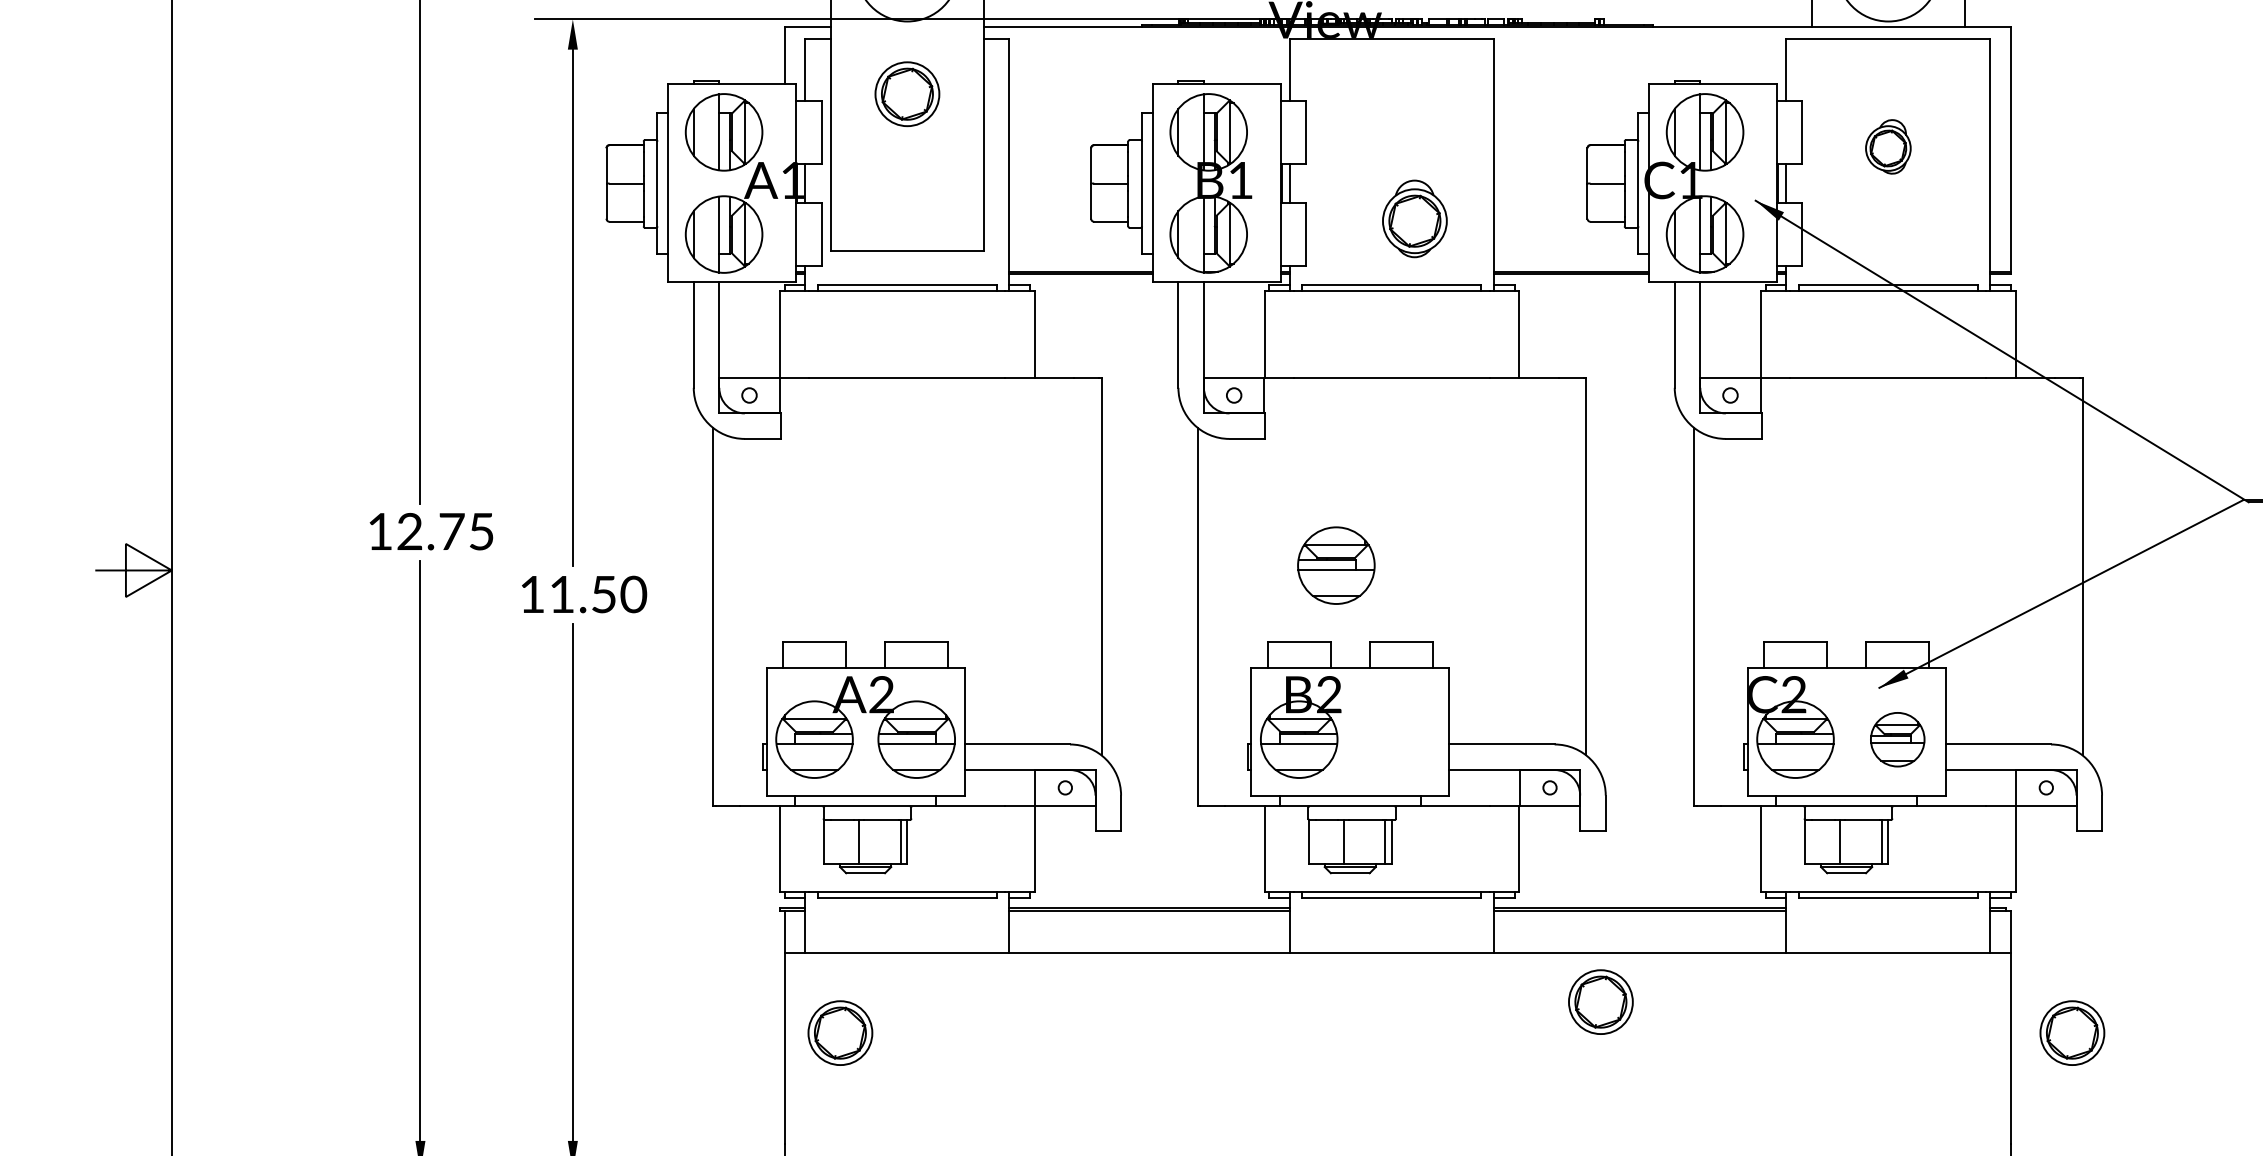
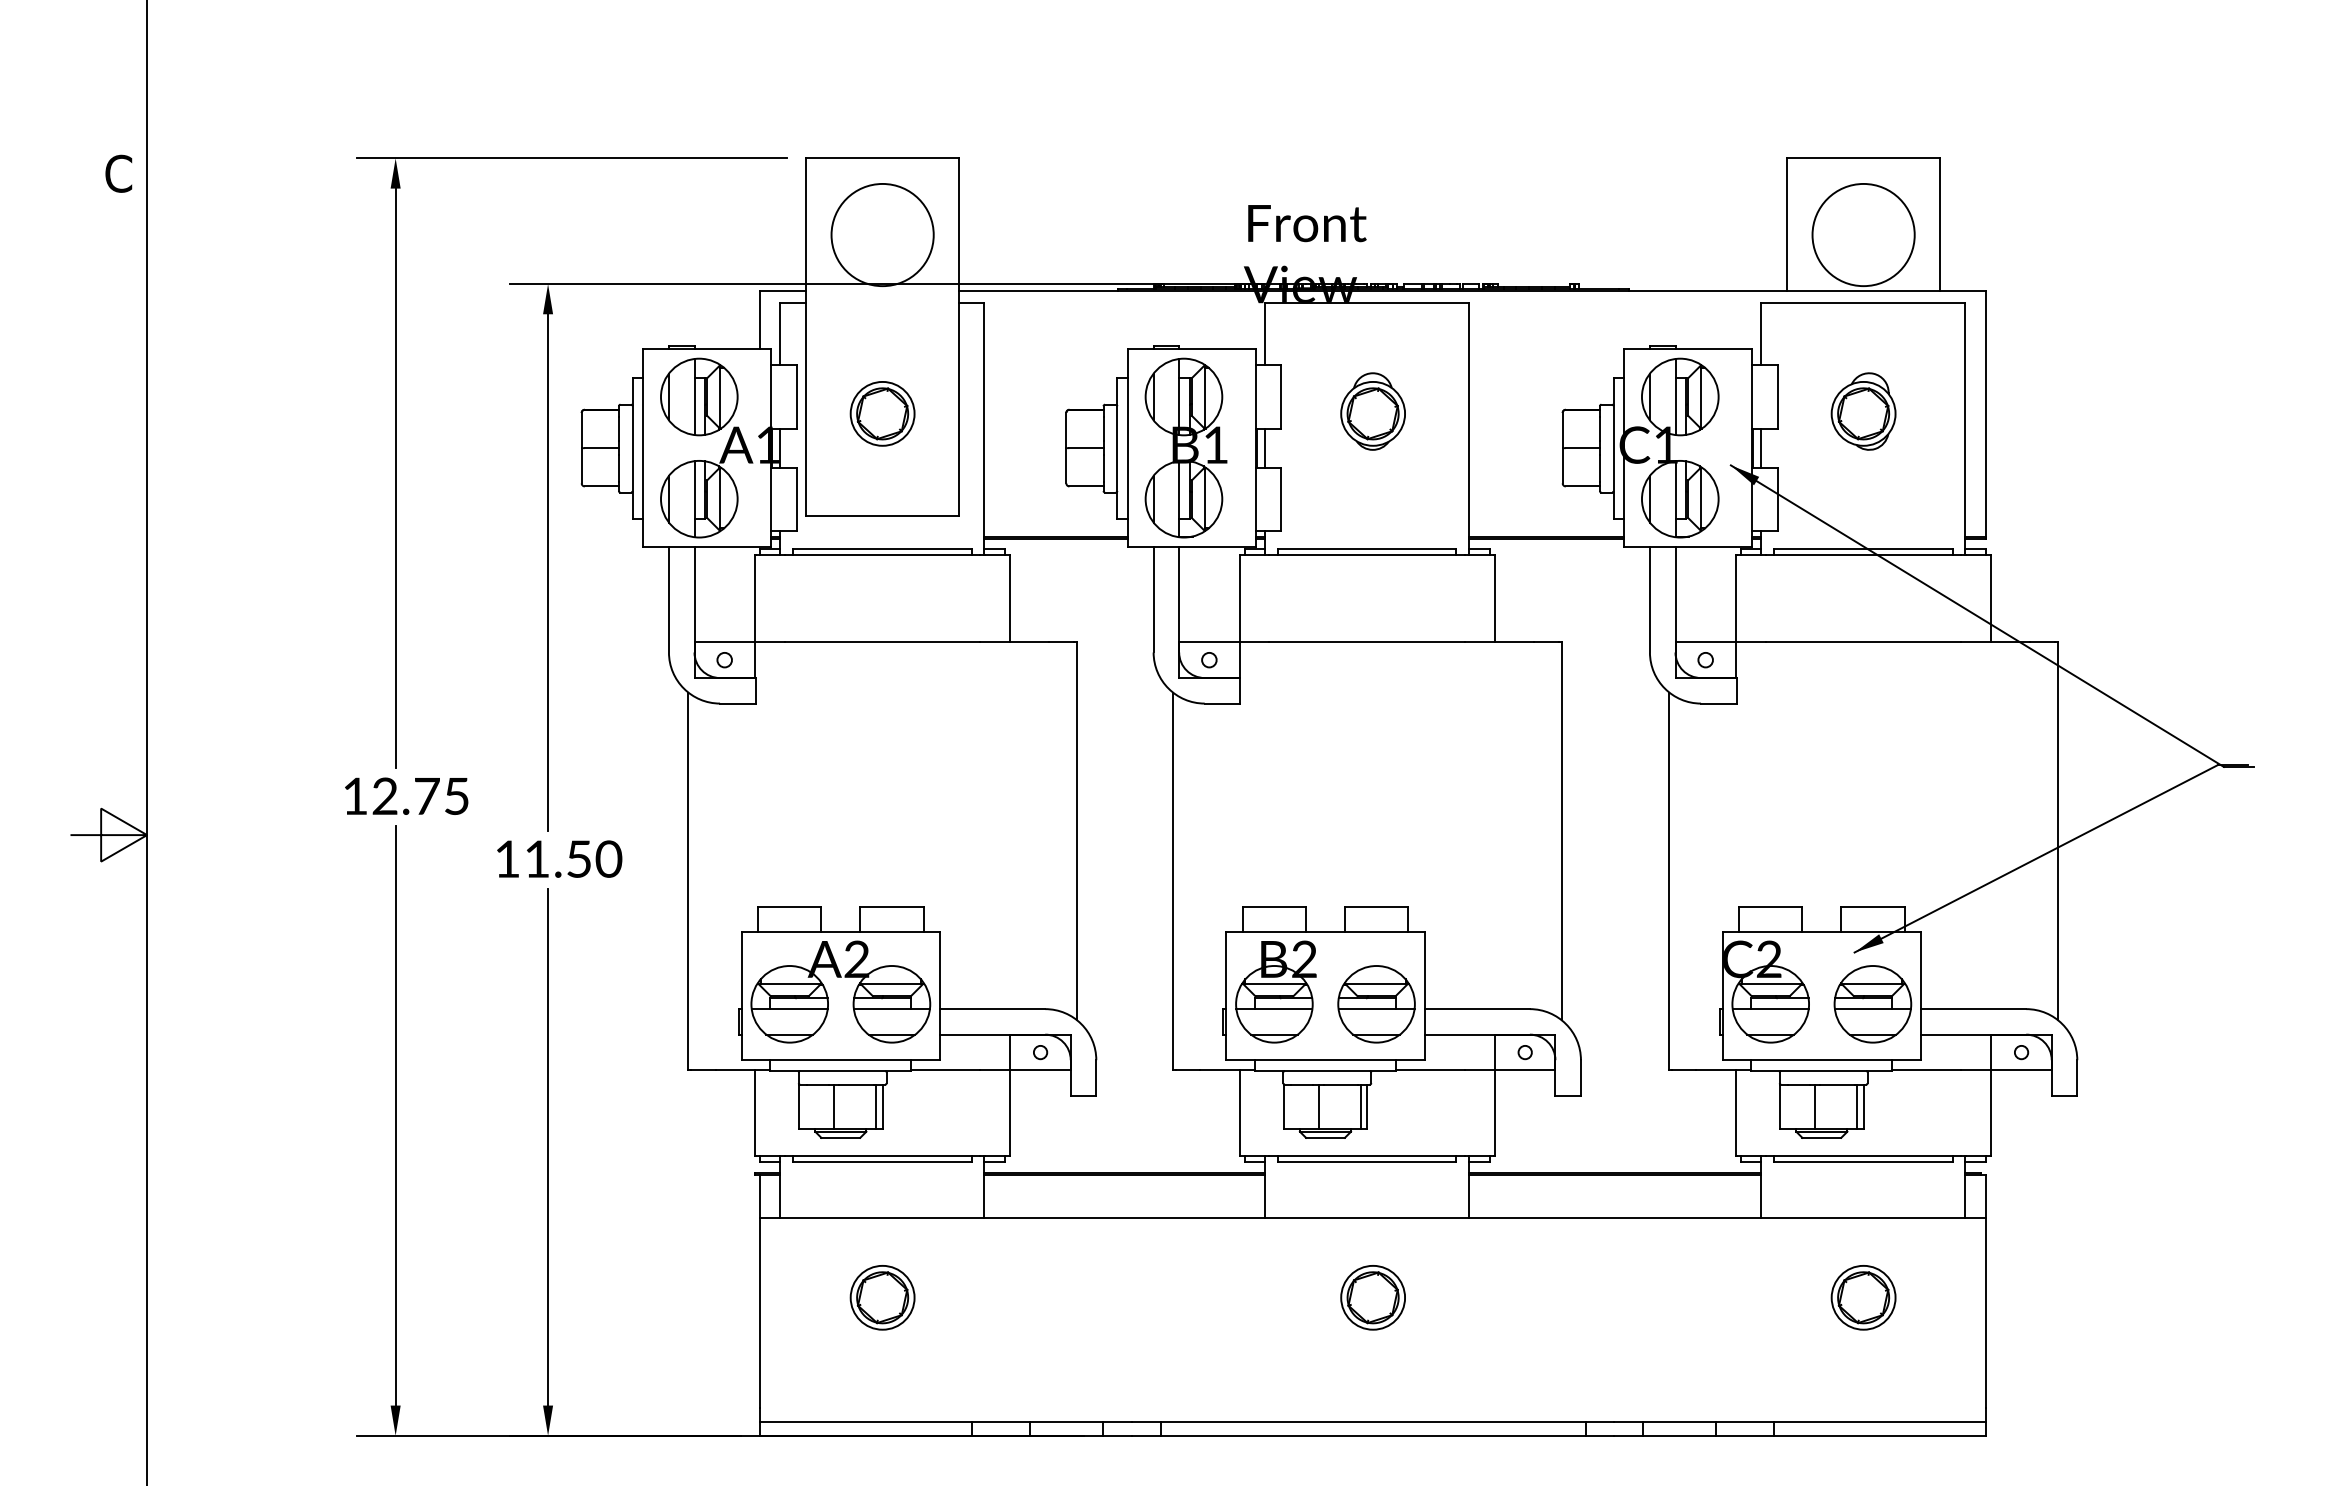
part: (907, 93) -> (882, 413), moved
part: (1888, 146) -> (1863, 411), size x1.43
part: (1414, 218) -> (1372, 411), moved
part: (1336, 565) -> (1376, 1004), moved
part: (1897, 739) -> (1872, 1004), size x1.43
part: (1600, 1001) -> (1372, 1297), moved
part: (840, 1032) -> (882, 1297), moved
part: (2072, 1032) -> (1863, 1297), moved

